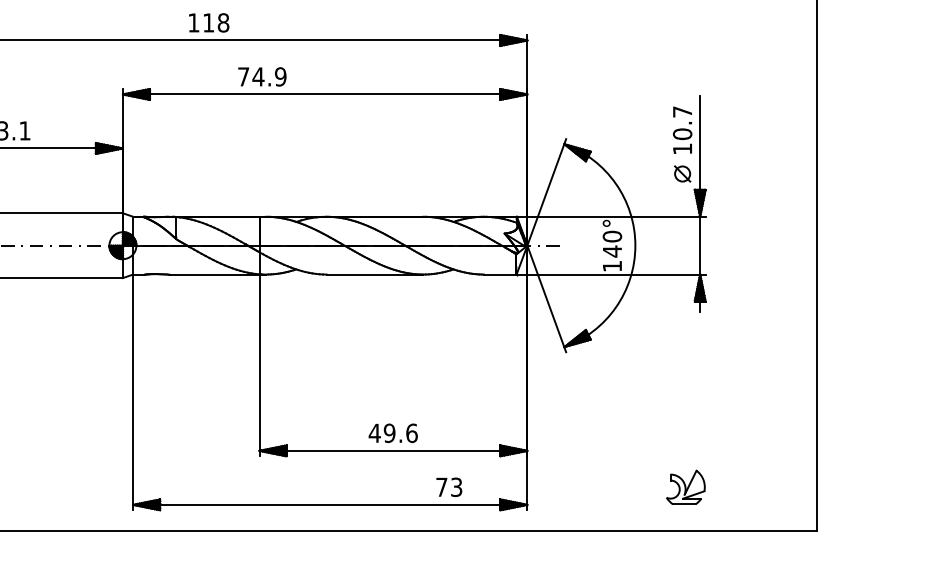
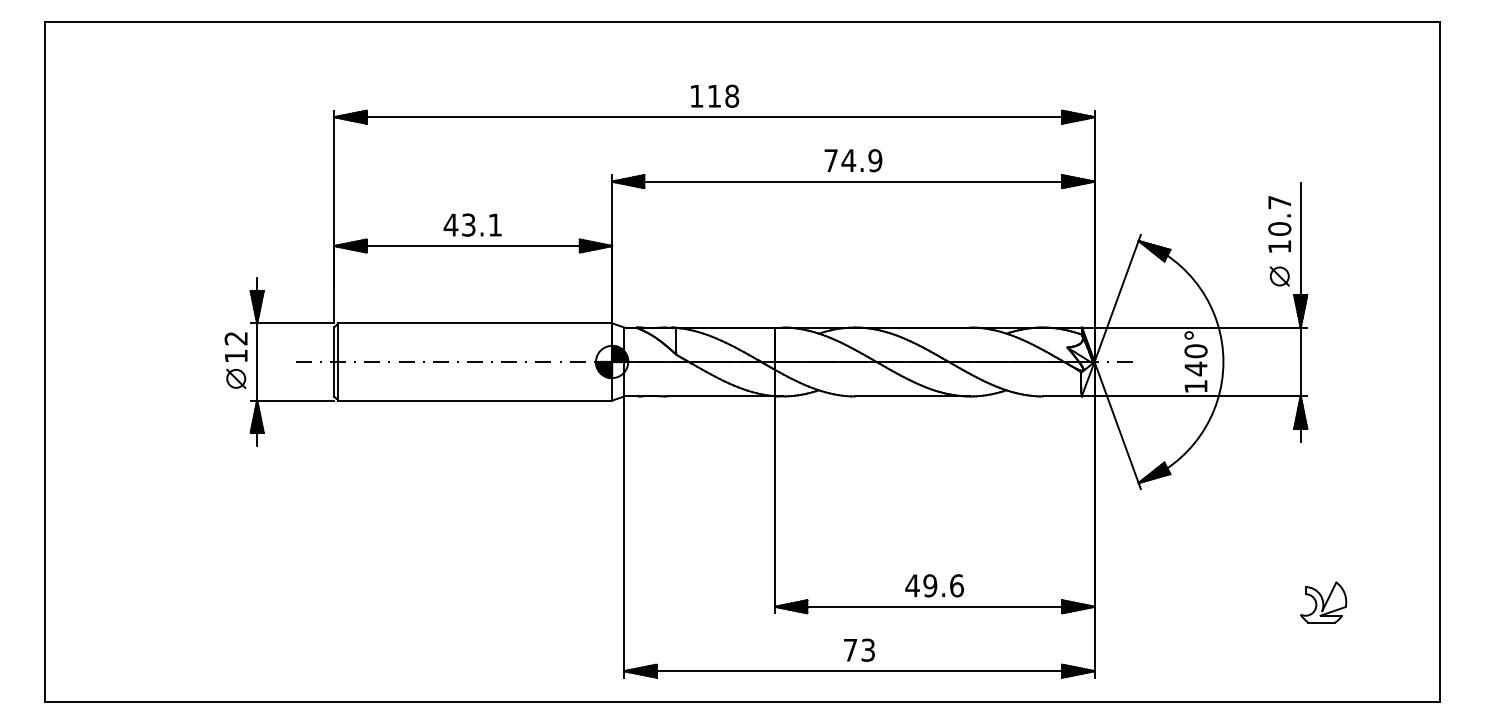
text: (262, 76) -> (853, 160), moved
text: (449, 486) -> (859, 649), moved
part: (685, 487) -> (1323, 602), moved

